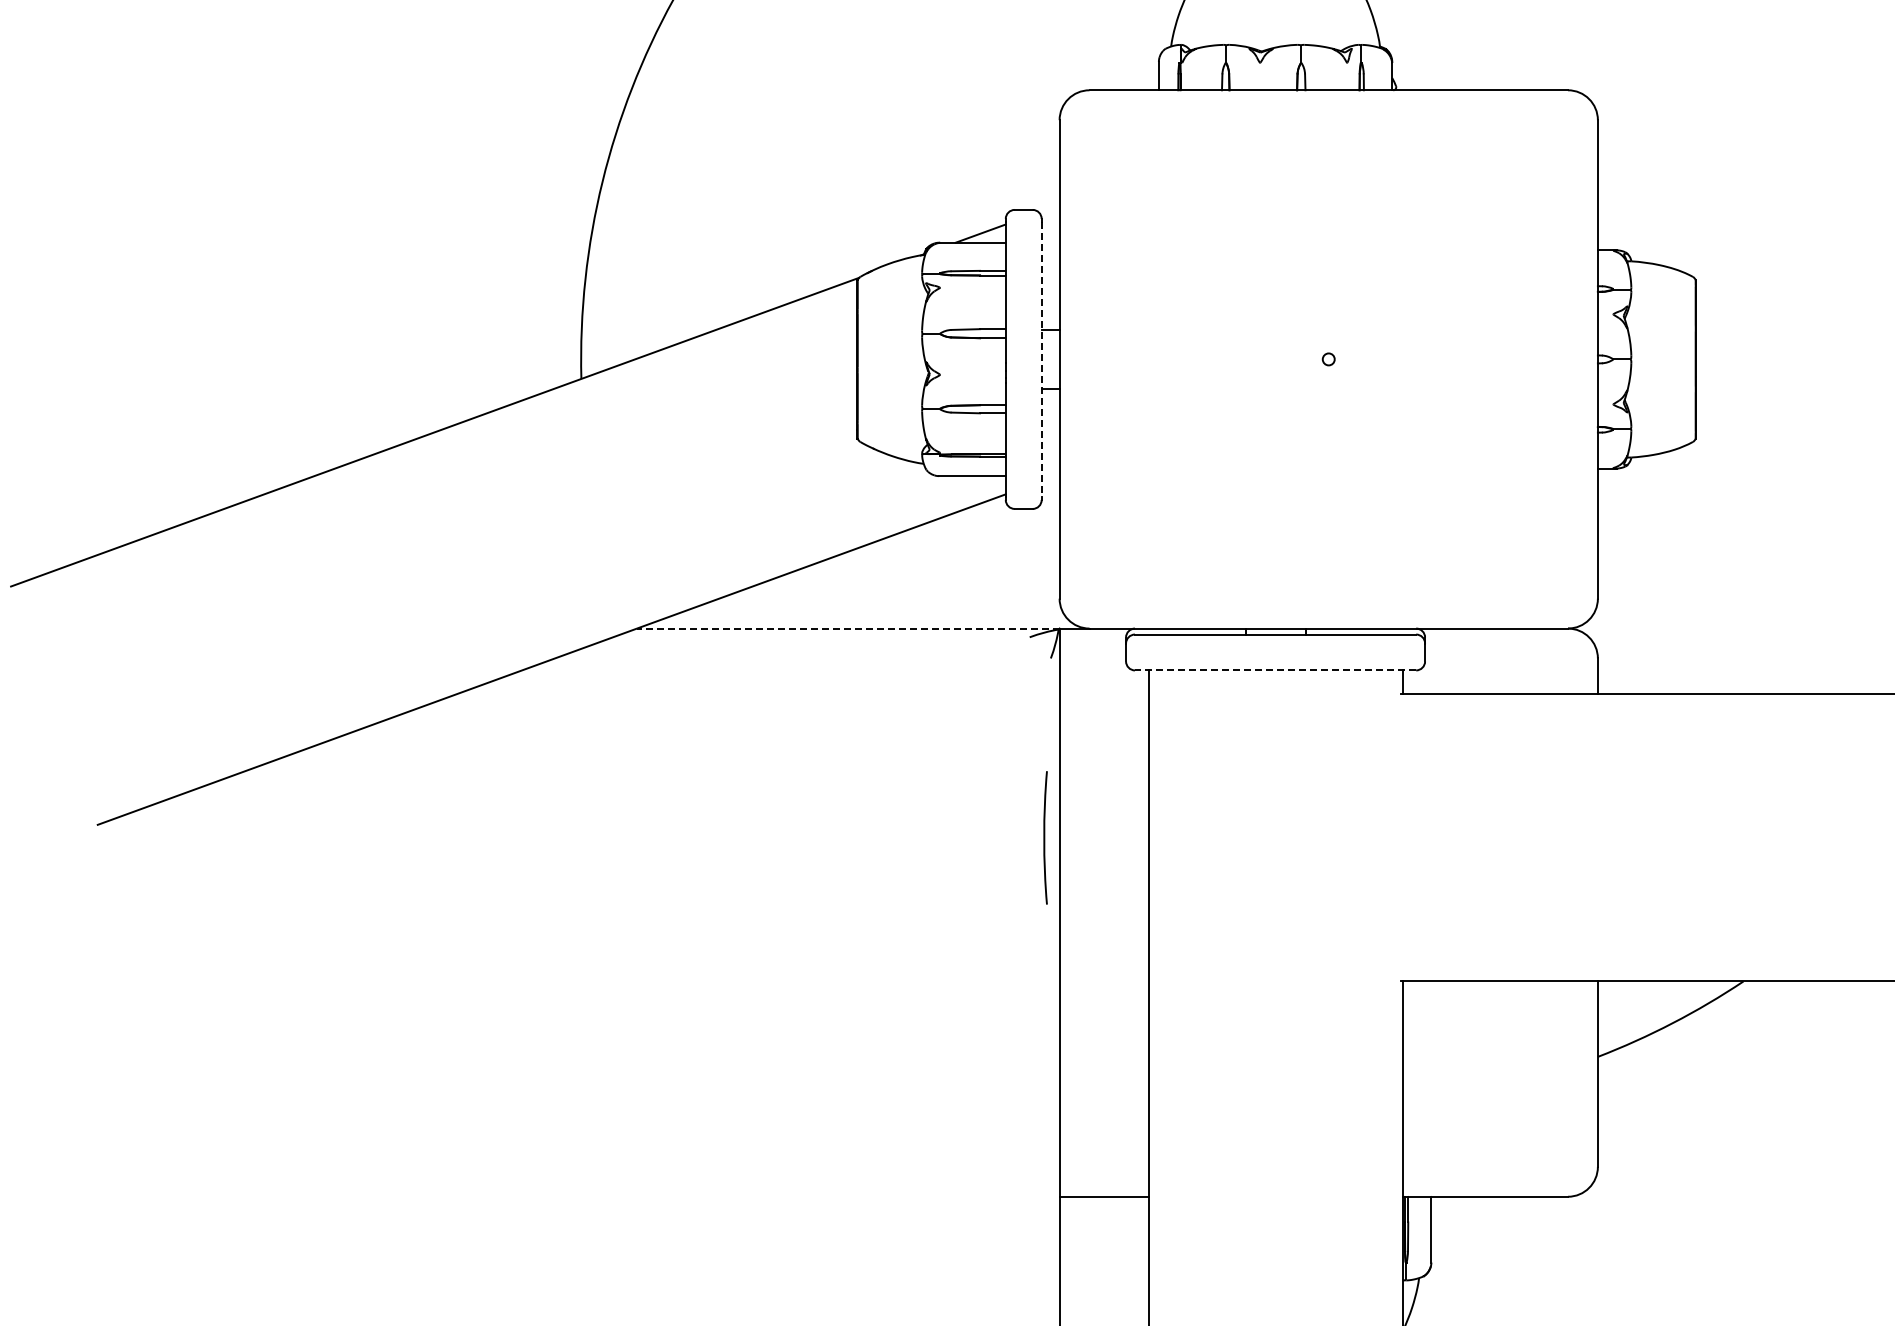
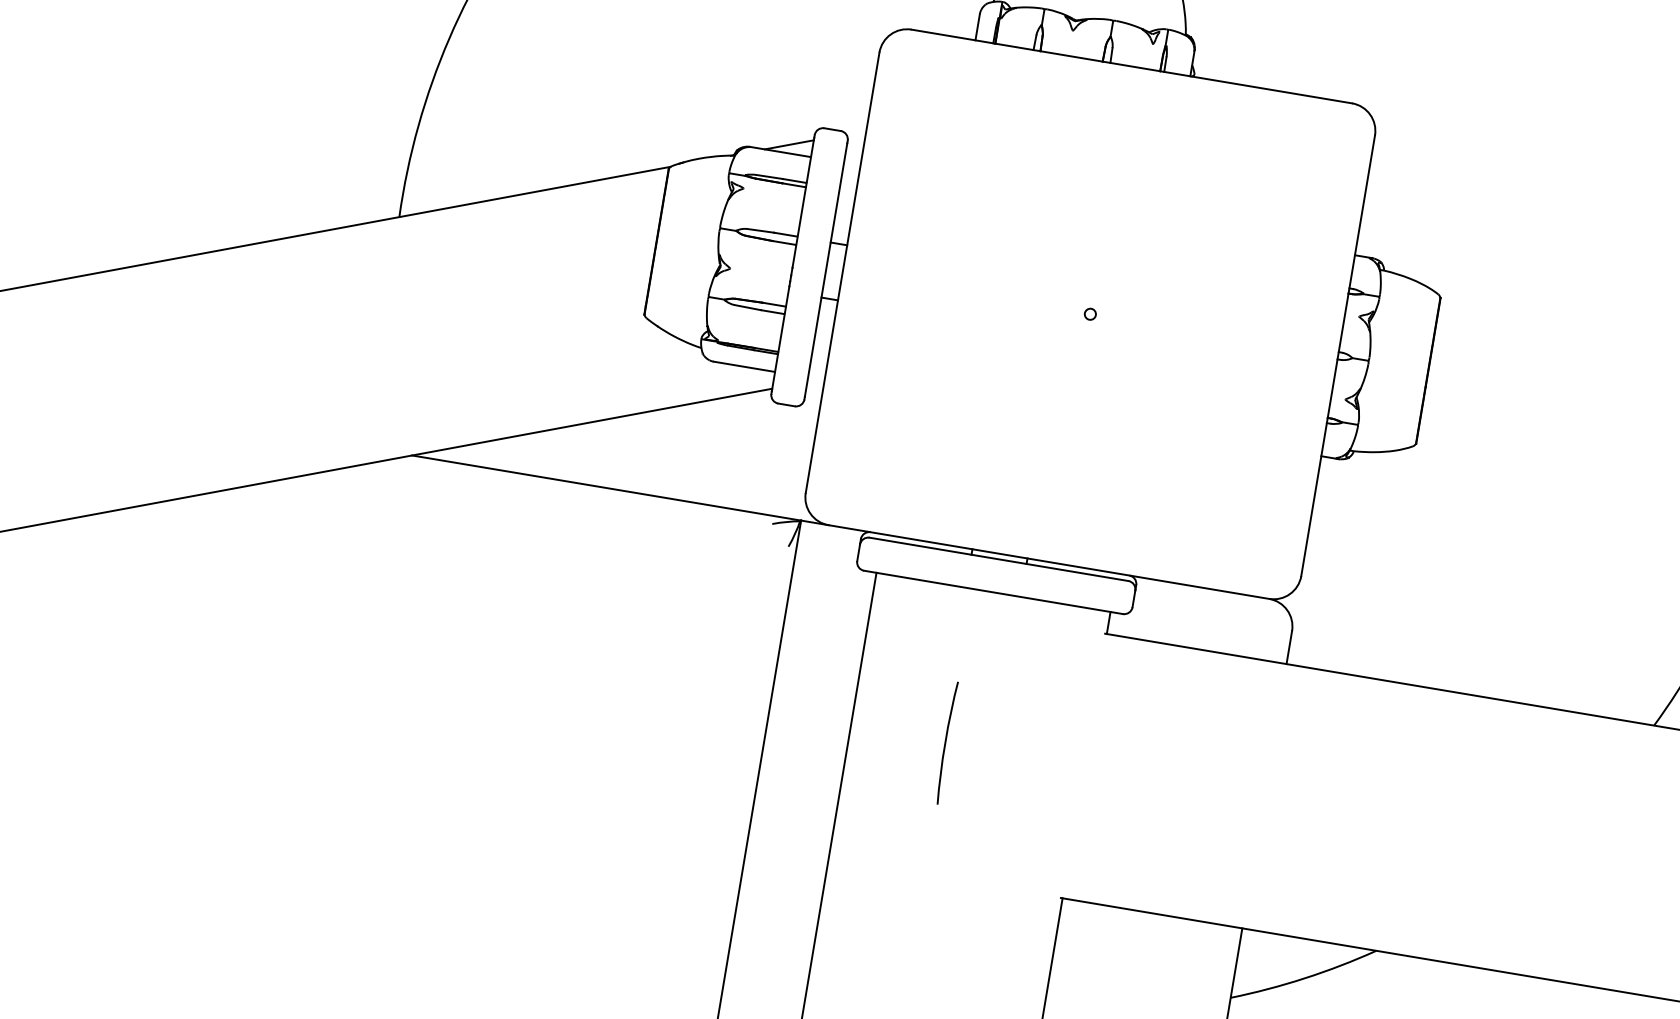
line: (1041, 359) -> (825, 270), dashed -> solid
line: (847, 628) -> (605, 487), dashed -> solid
line: (1275, 670) -> (993, 592), dashed -> solid
curve: (1045, 837) -> (946, 742), moved

